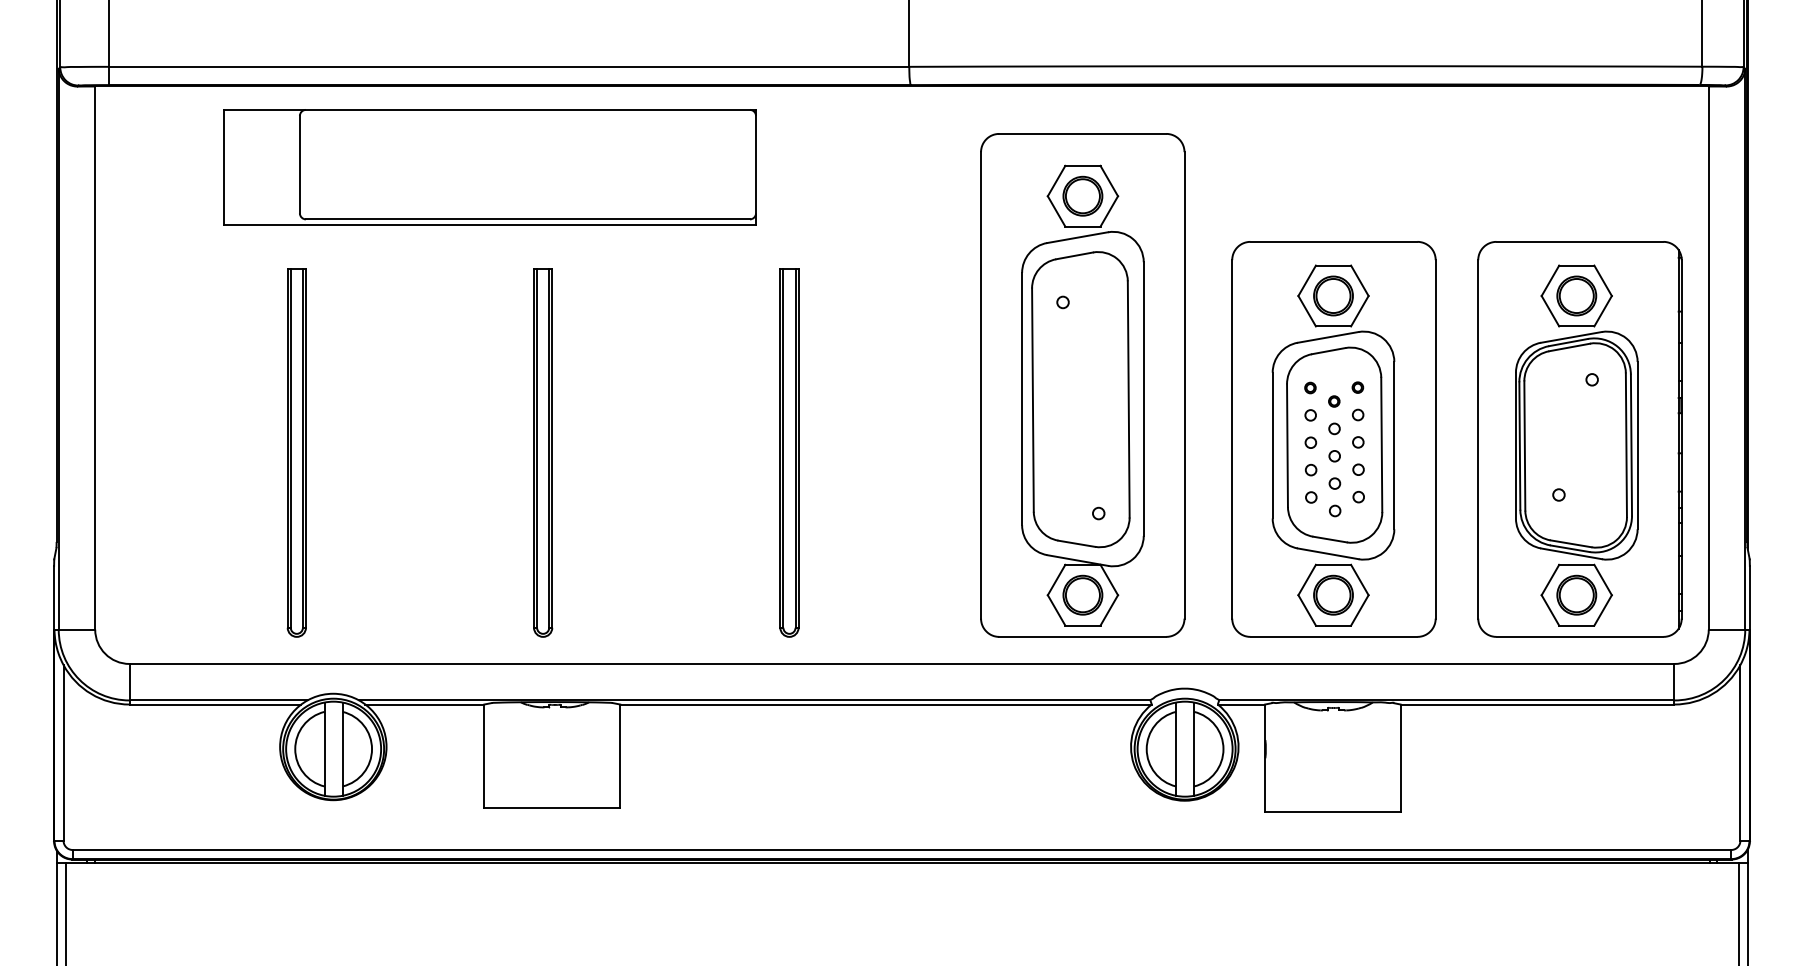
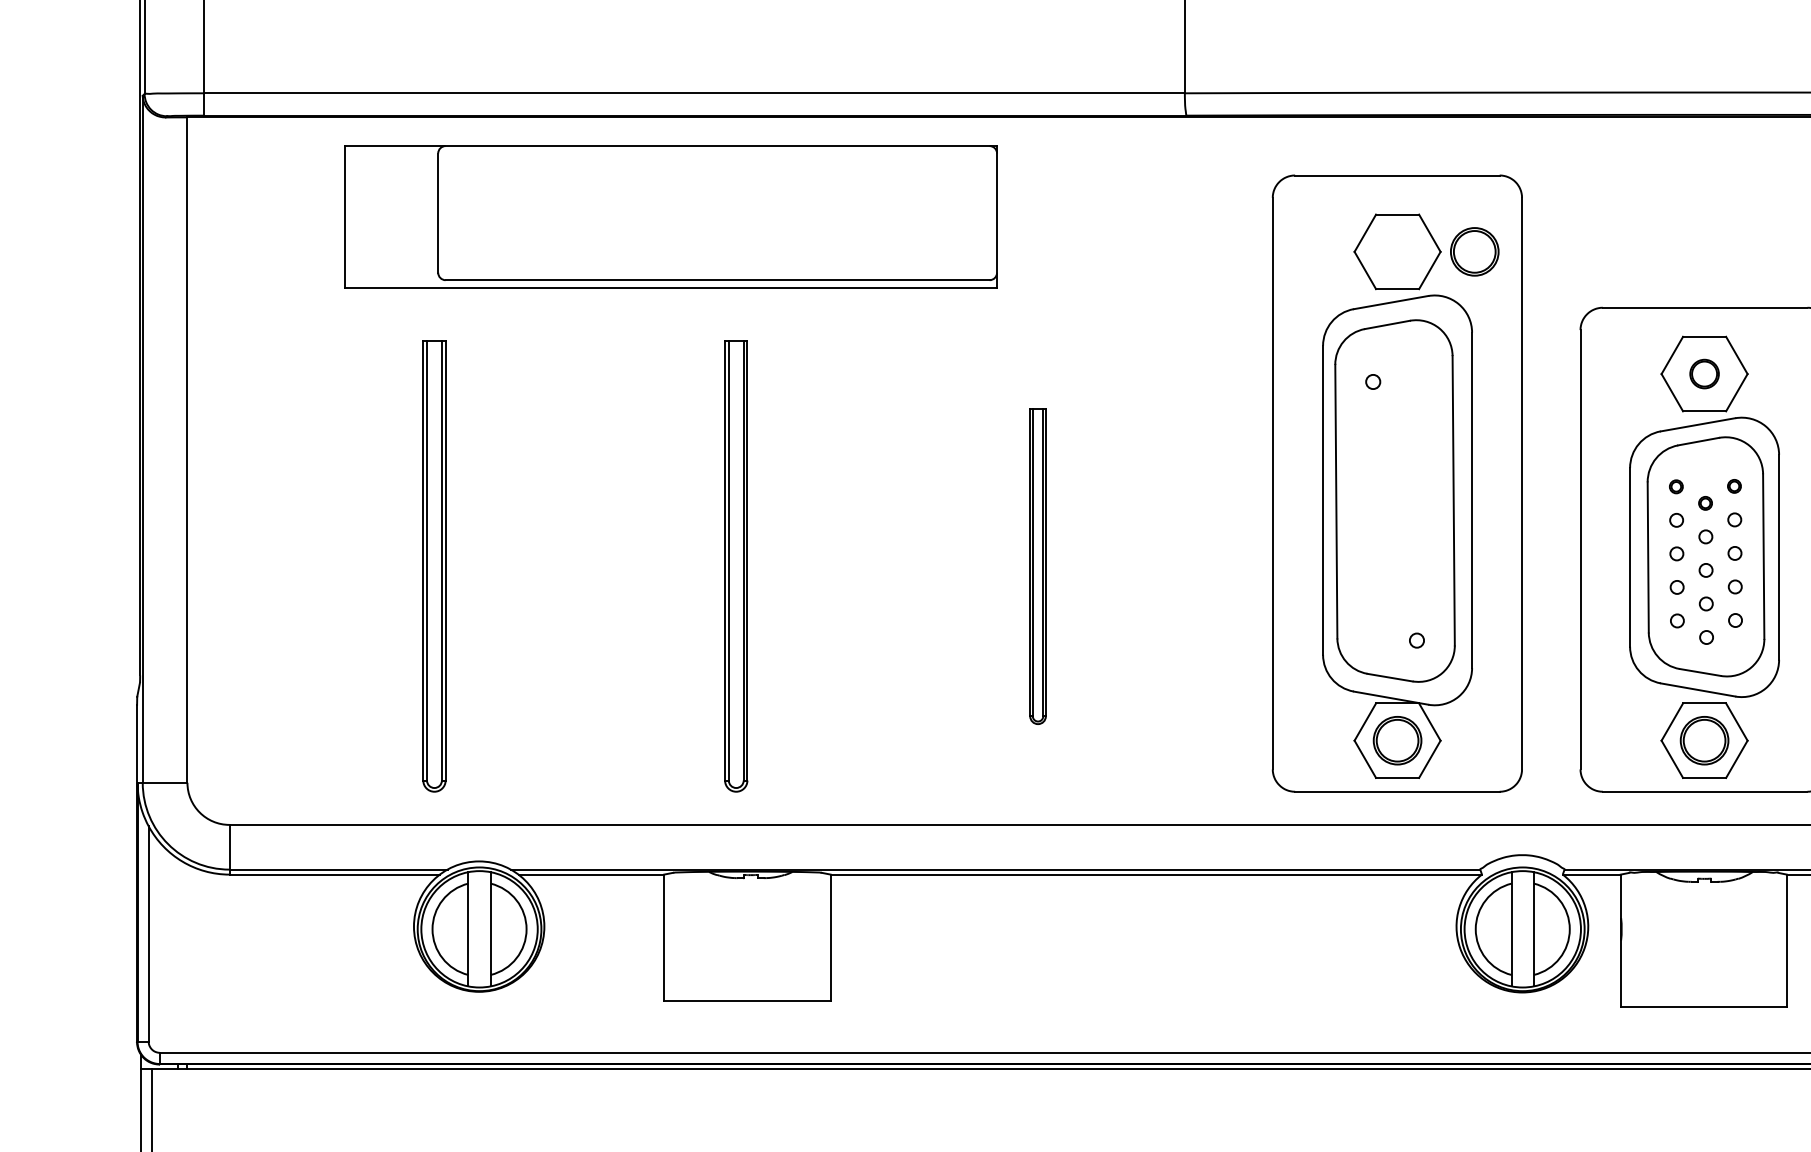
part: (1082, 195) -> (1474, 250), moved
part: (1333, 295) -> (1704, 373), size x0.6
part: (789, 452) -> (1038, 565), size x0.7

